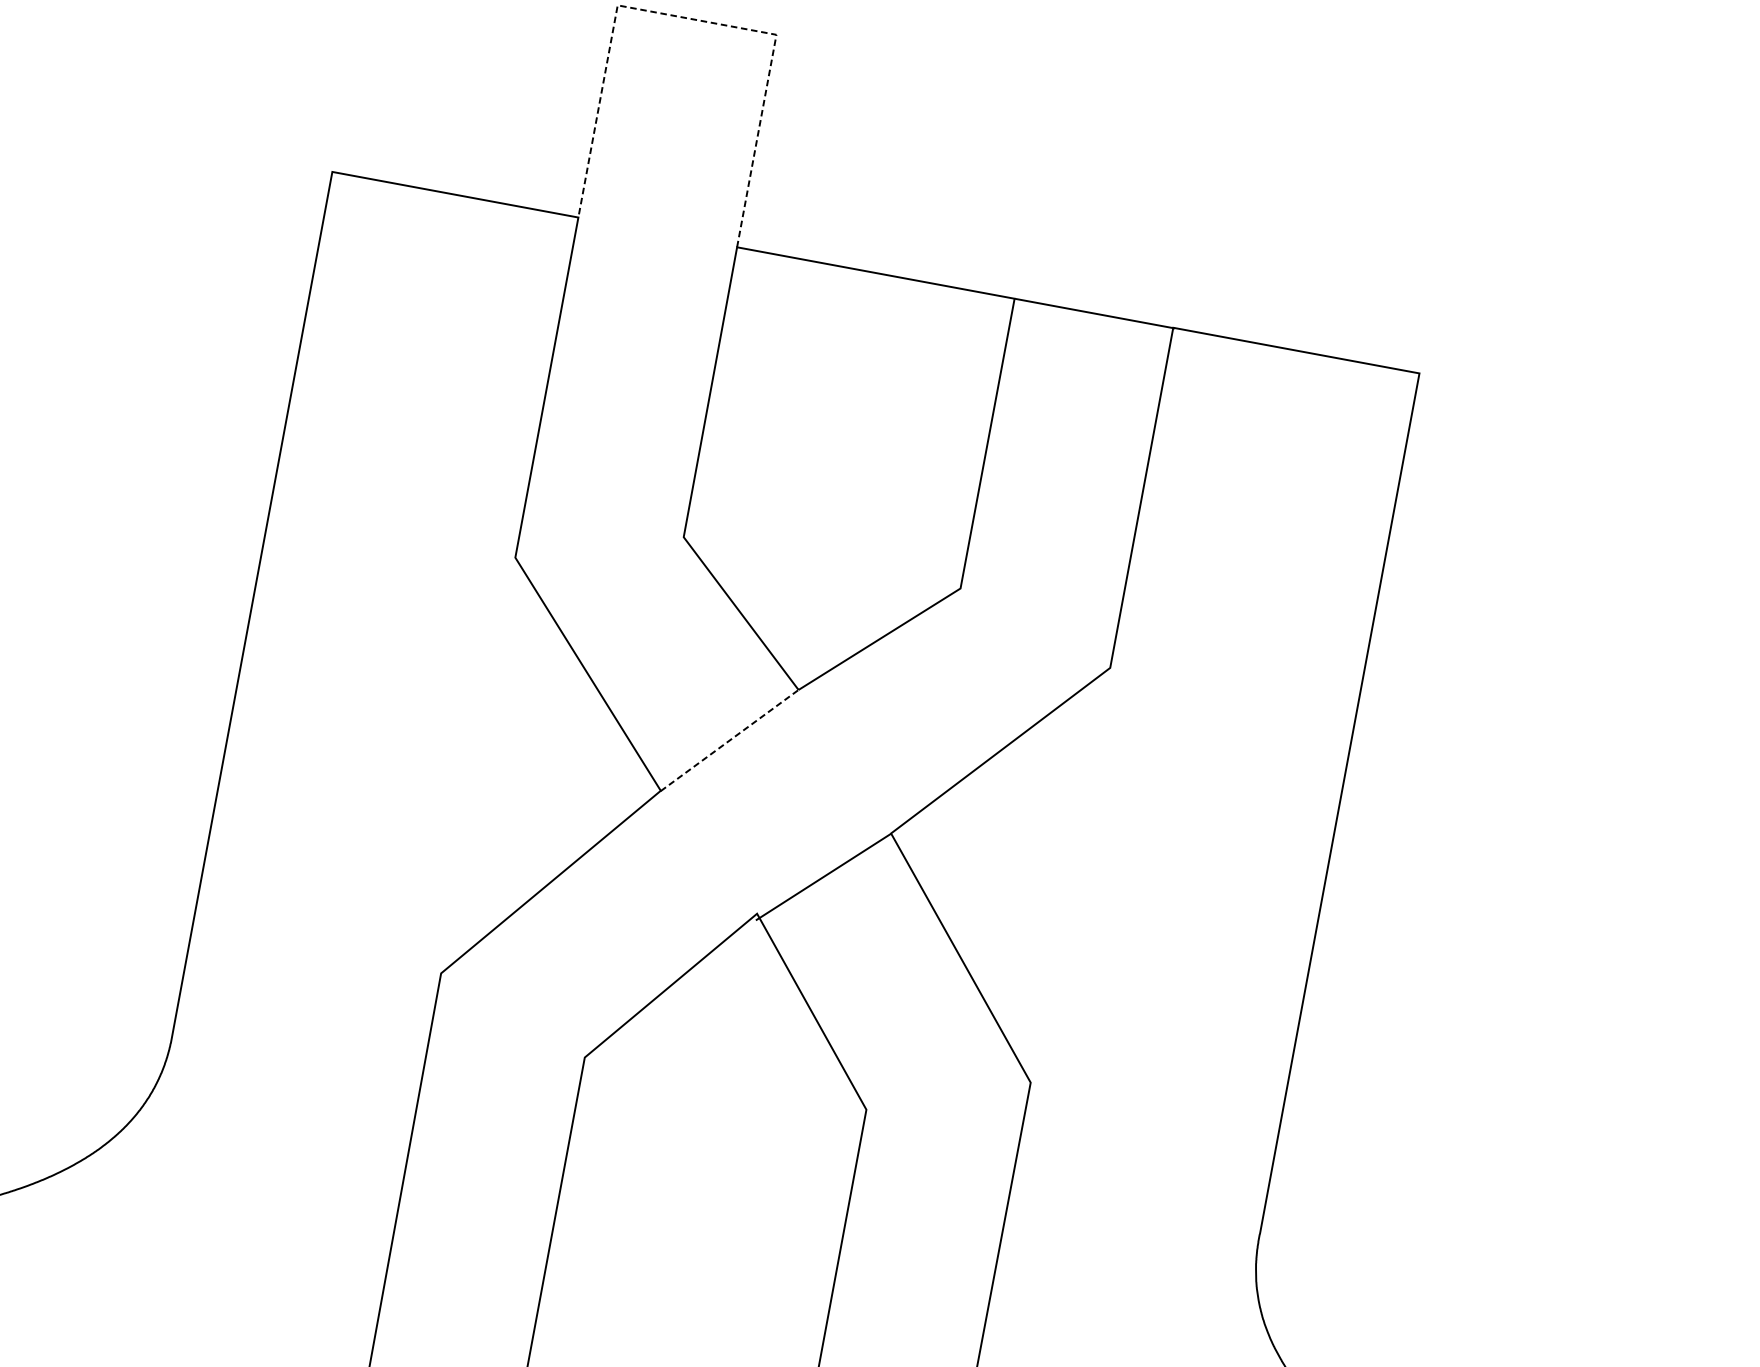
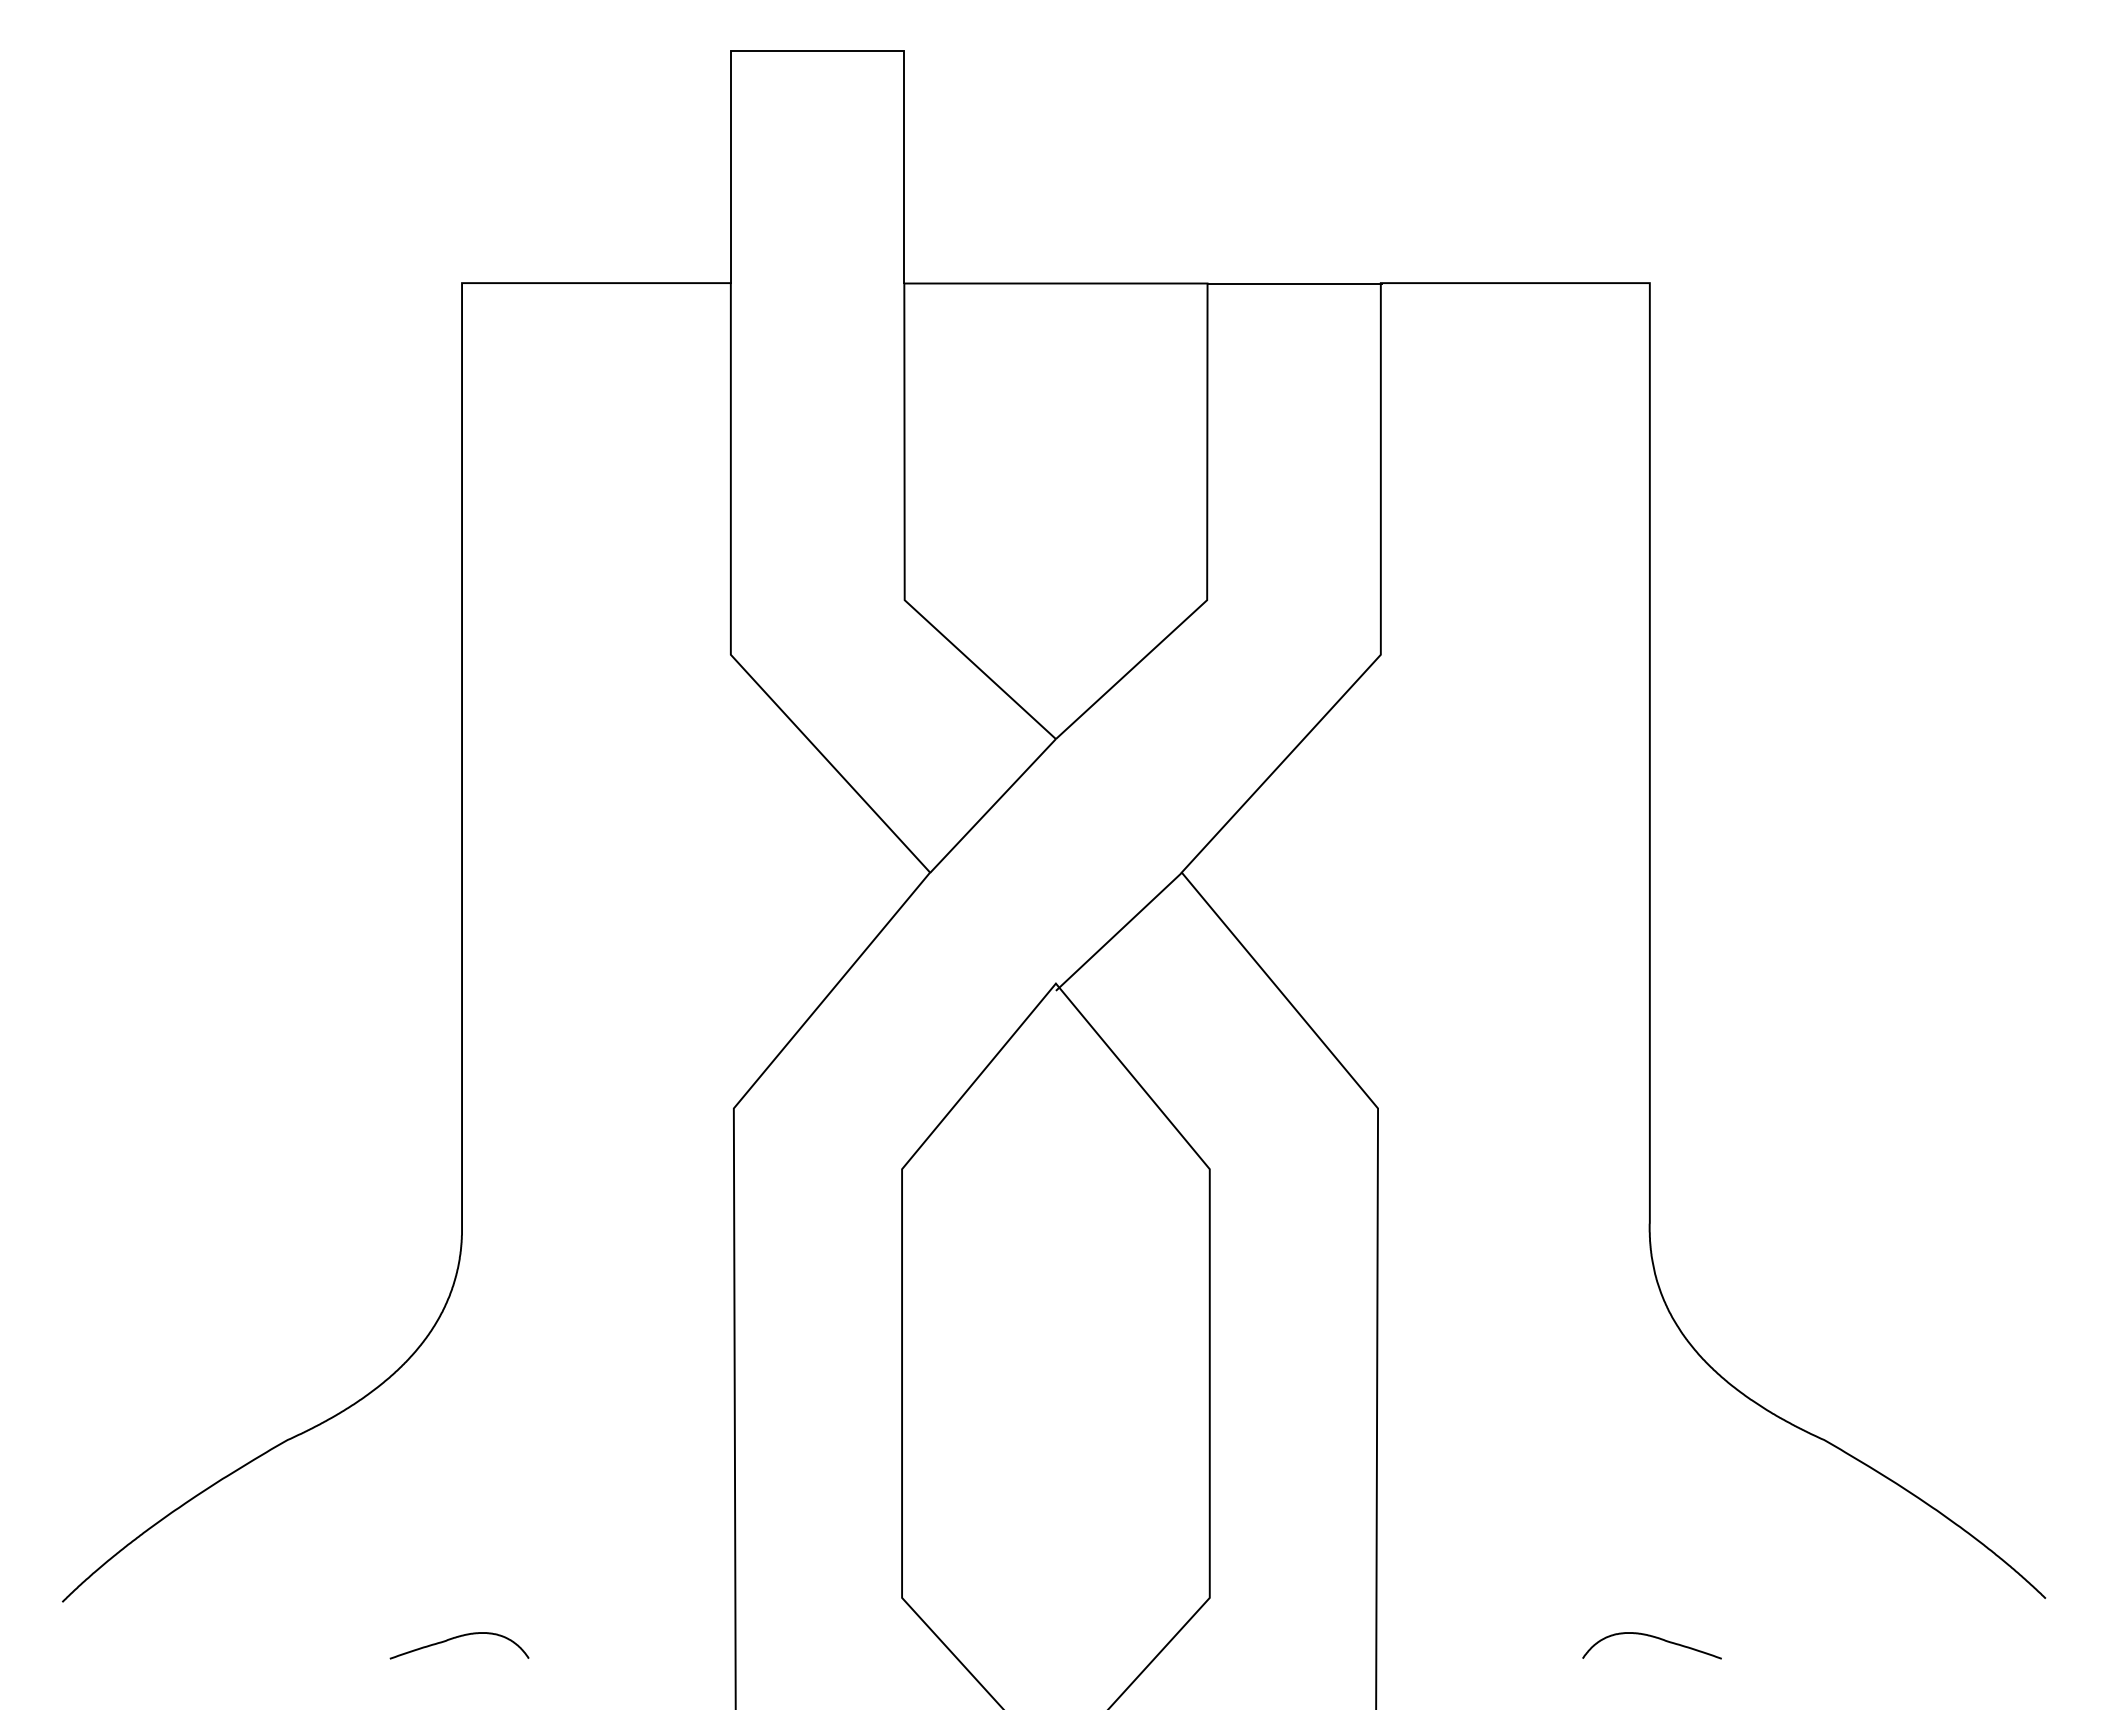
line: (696, 20) -> (817, 51), dashed -> solid
line: (730, 741) -> (993, 806), dashed -> solid

